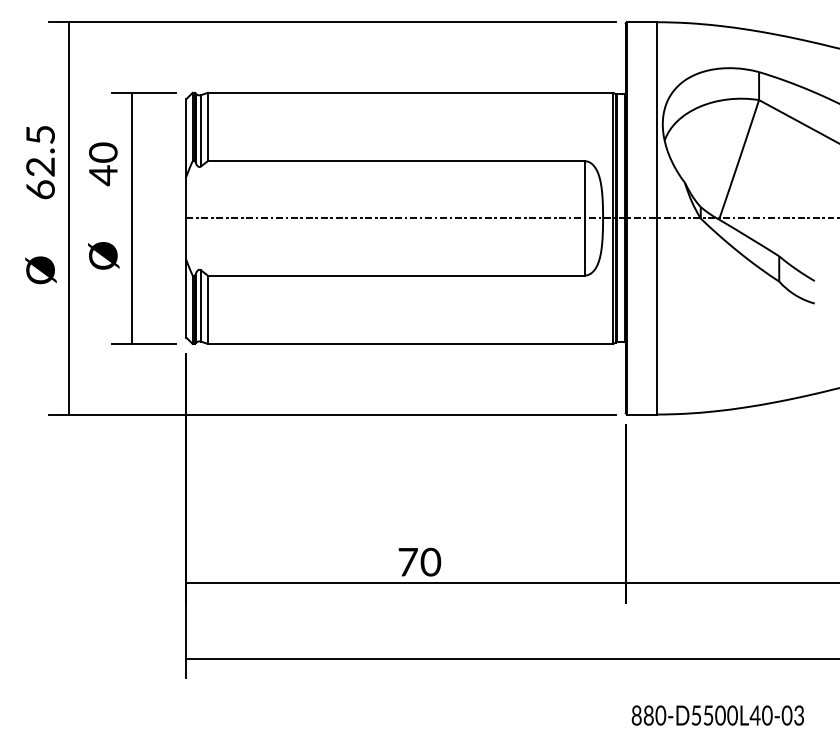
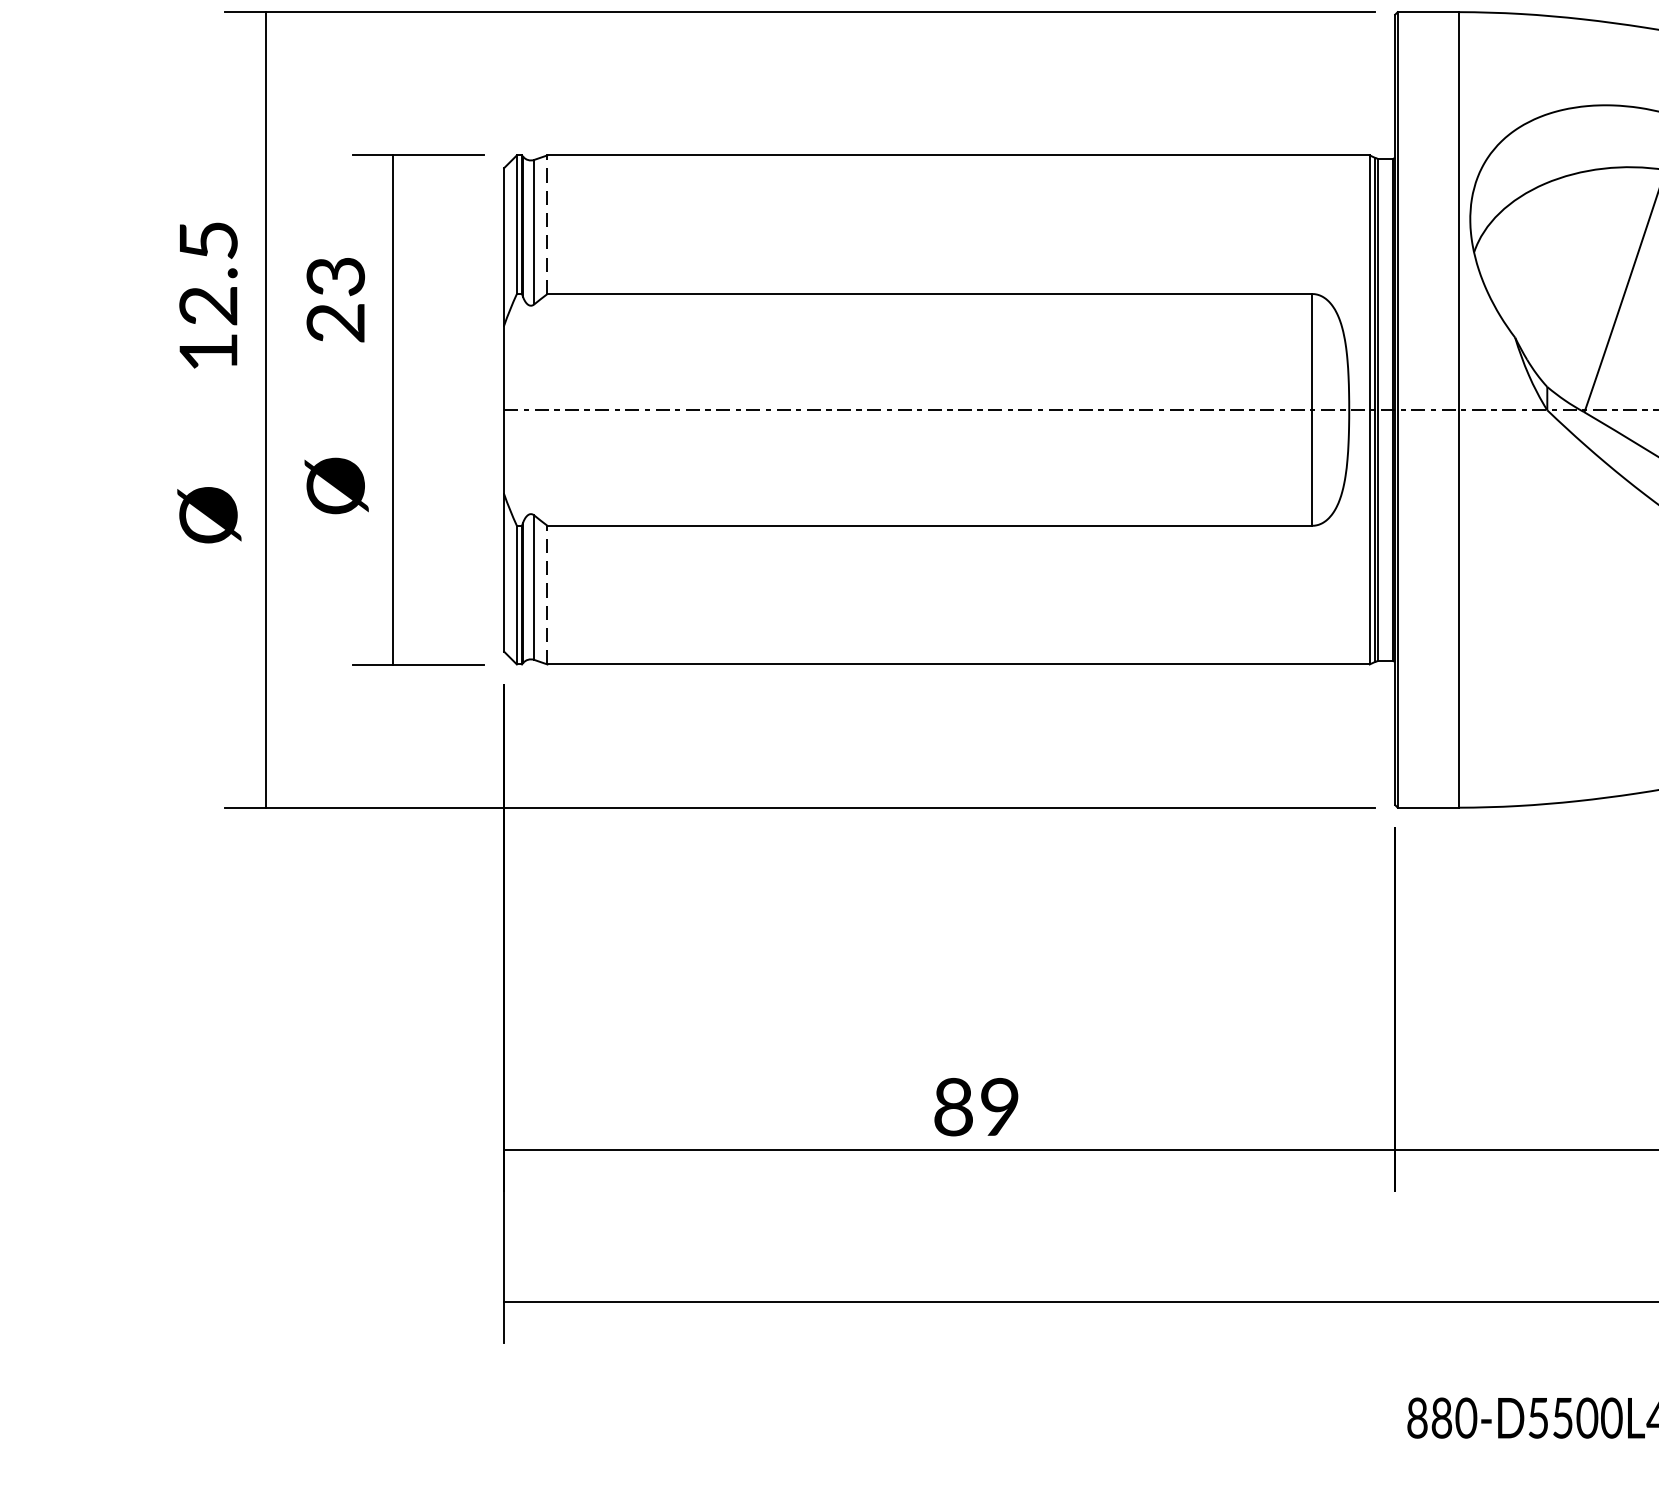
line: (207, 126) -> (546, 223), solid -> dashed
text: (103, 164) -> (336, 300), 40 -> 23
text: (40, 189) -> (208, 351), 62.5 -> 12.5
line: (207, 309) -> (546, 594), solid -> dashed
text: (419, 561) -> (976, 1105), 70 -> 89

